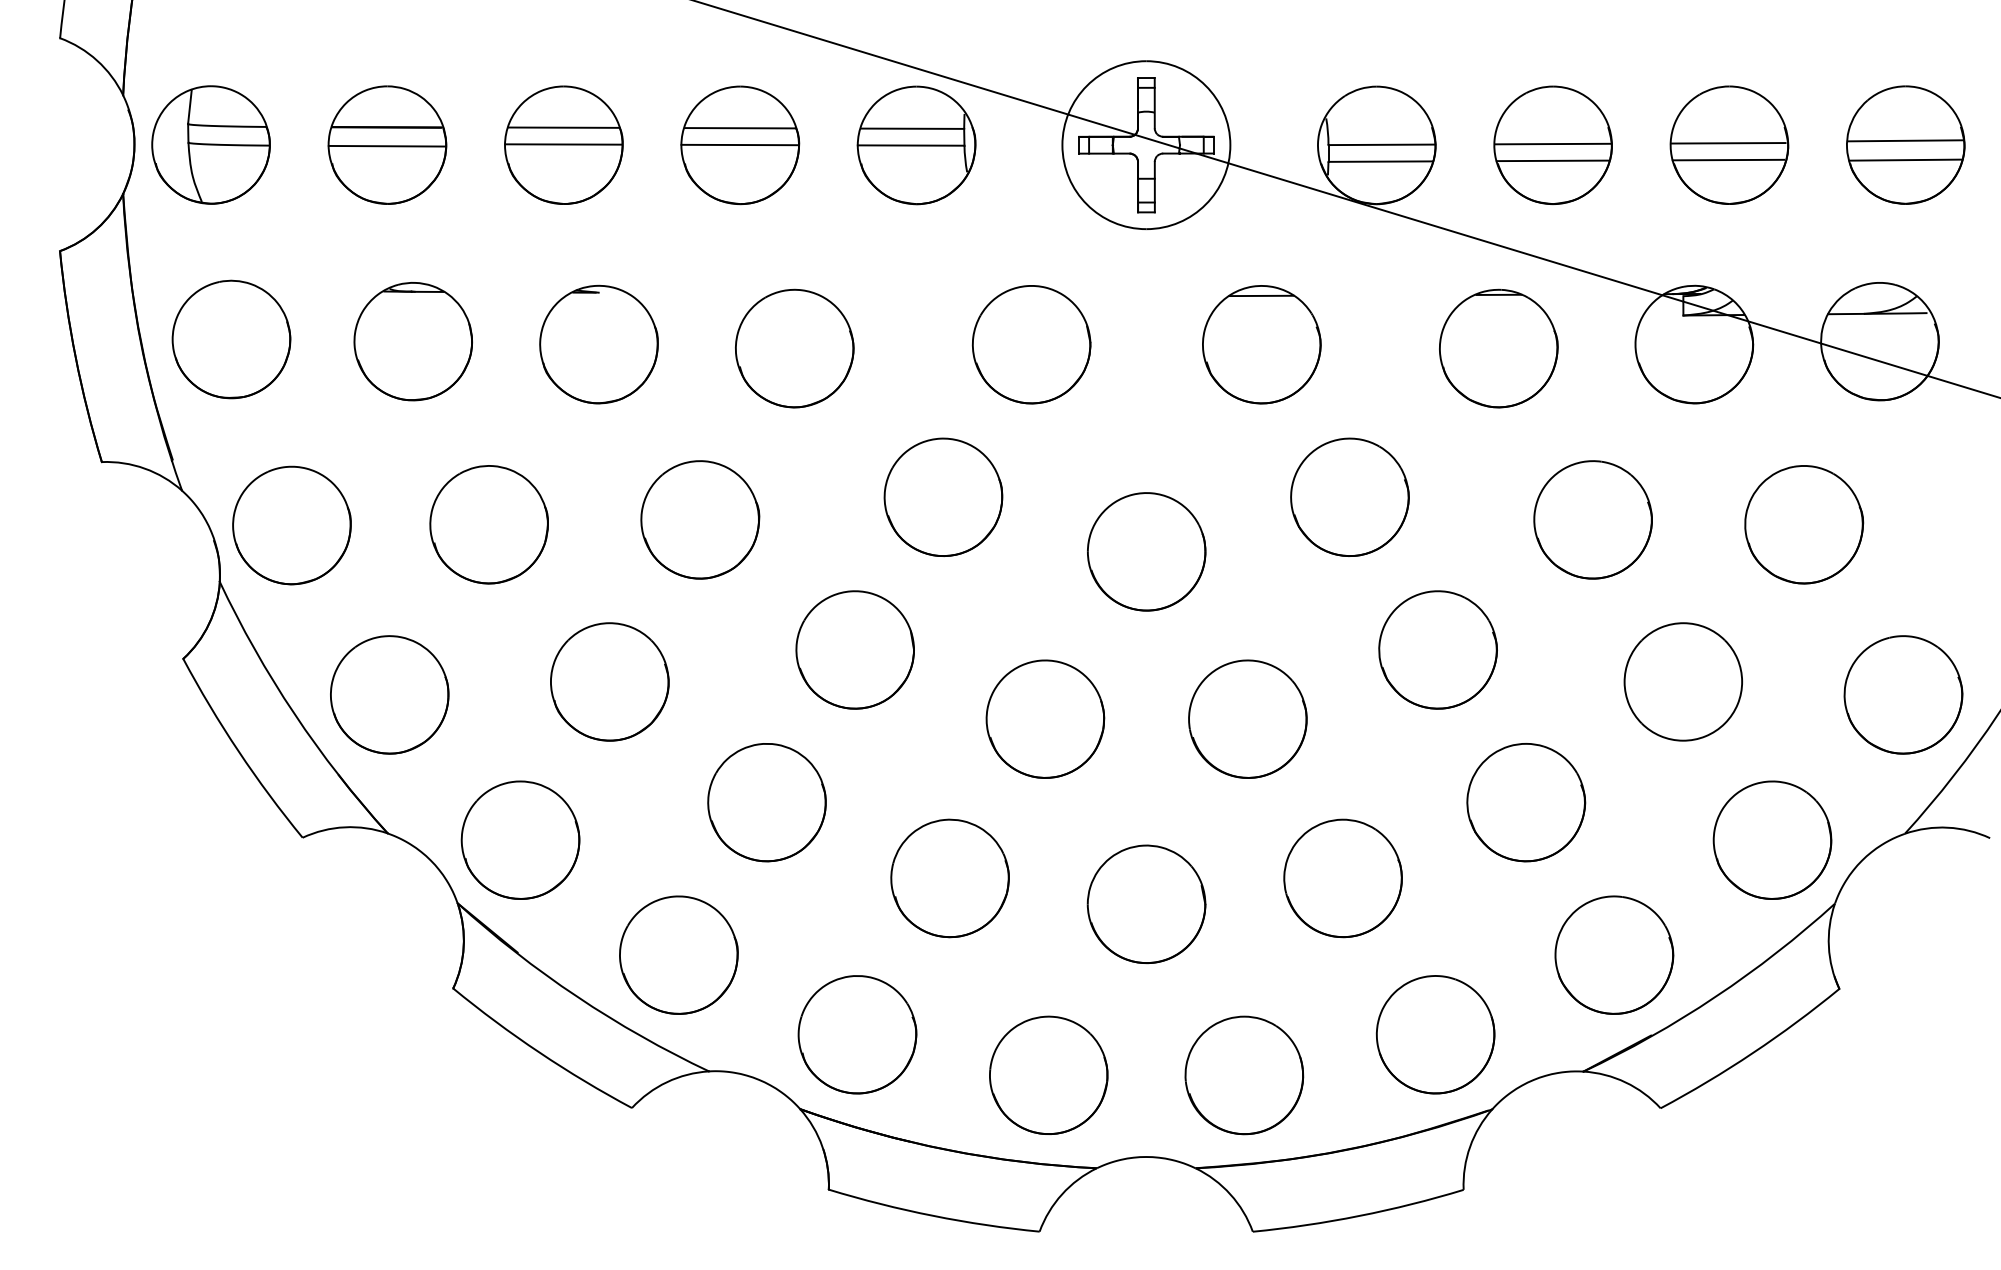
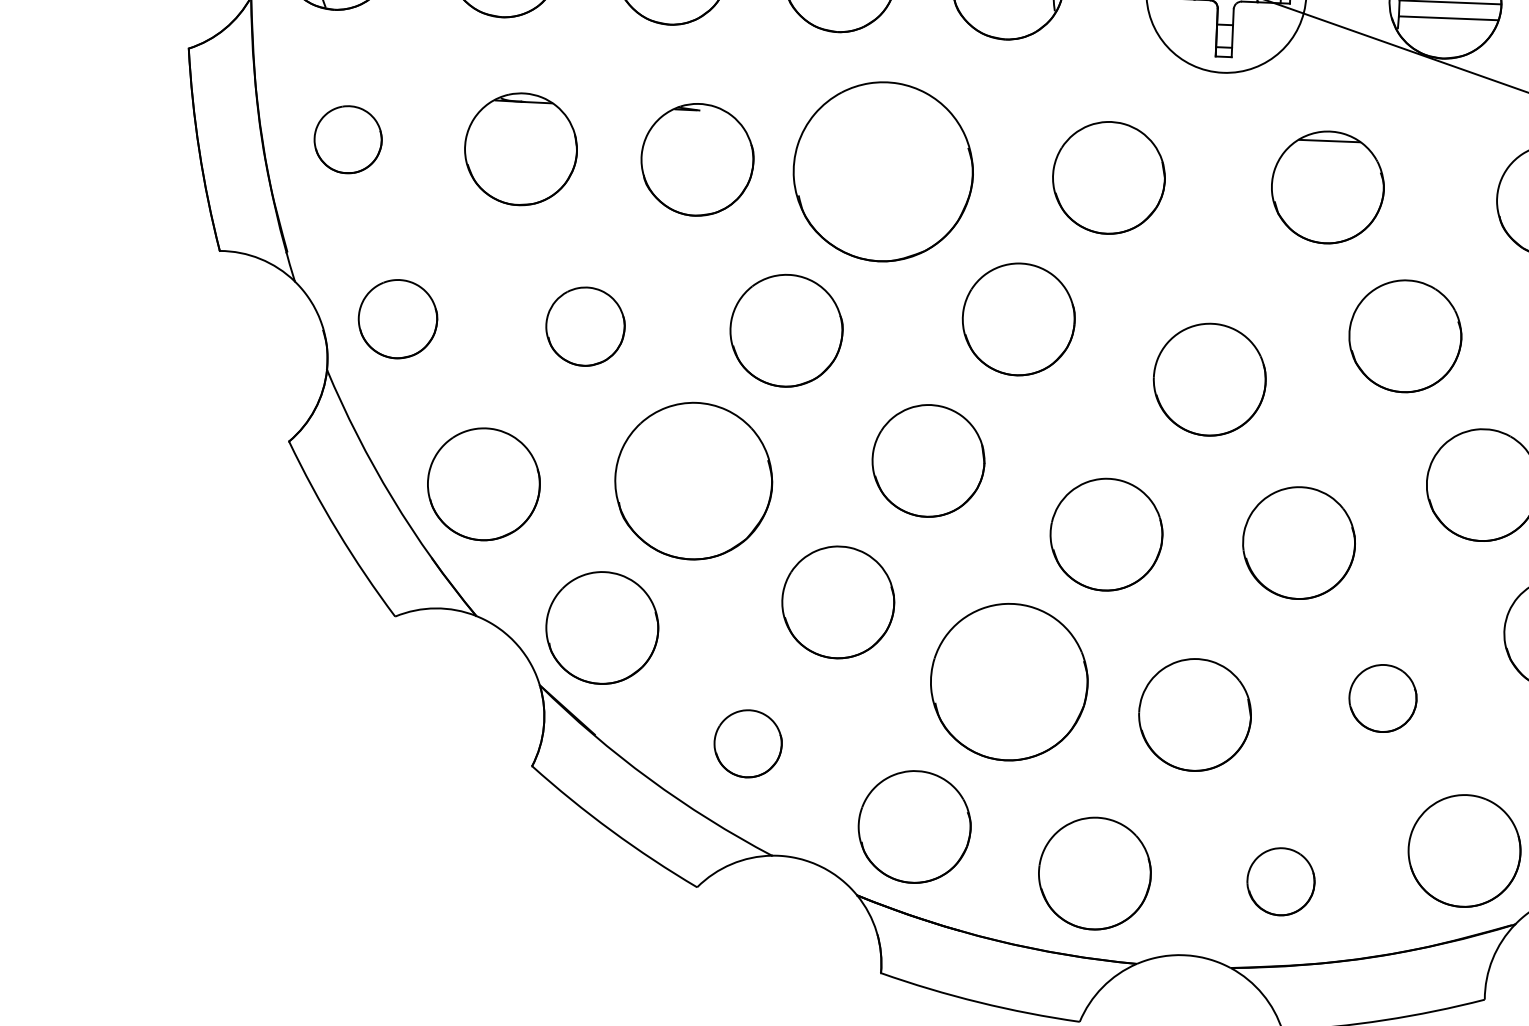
part: (231, 339) -> (348, 139), size x0.6
part: (794, 348) -> (883, 171), size x1.6
part: (488, 524) -> (584, 326), size x0.7
part: (291, 525) -> (397, 319), size x0.7
part: (609, 681) -> (693, 480), size x1.4
part: (949, 878) -> (1008, 682), size x1.4
part: (1342, 878) -> (1382, 698), size x0.6
part: (678, 954) -> (747, 743), size x0.6
part: (1244, 1075) -> (1281, 881), size x0.6

